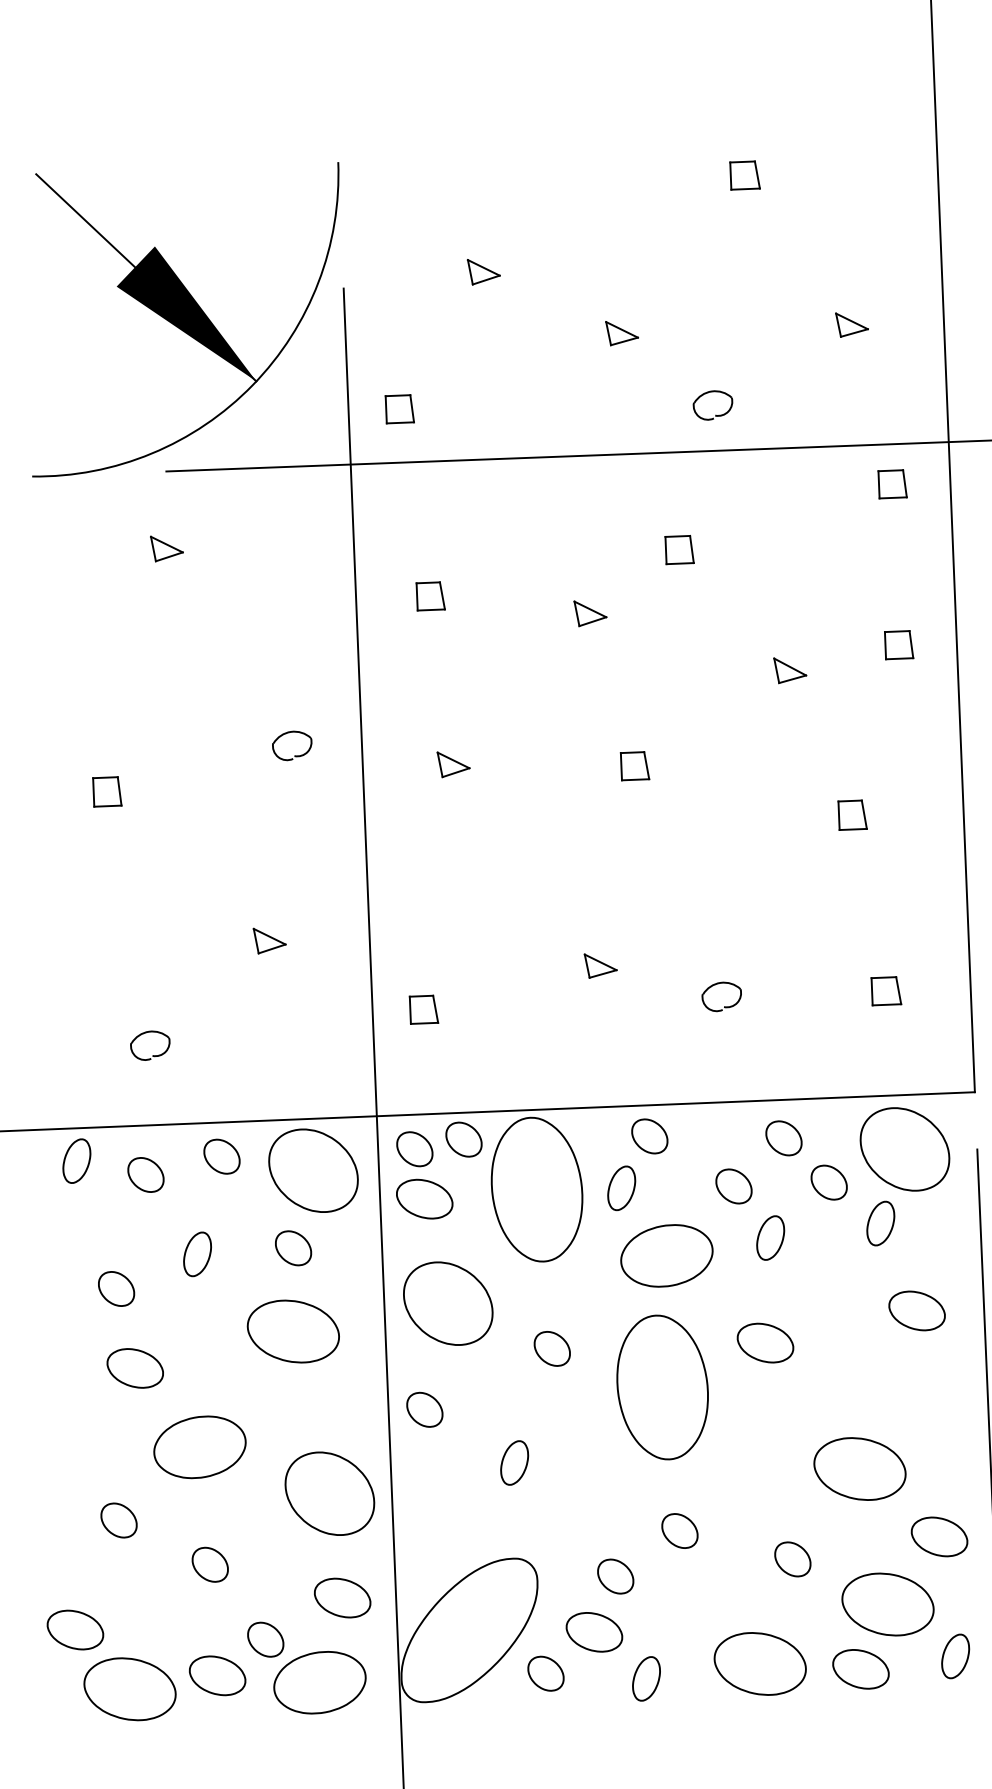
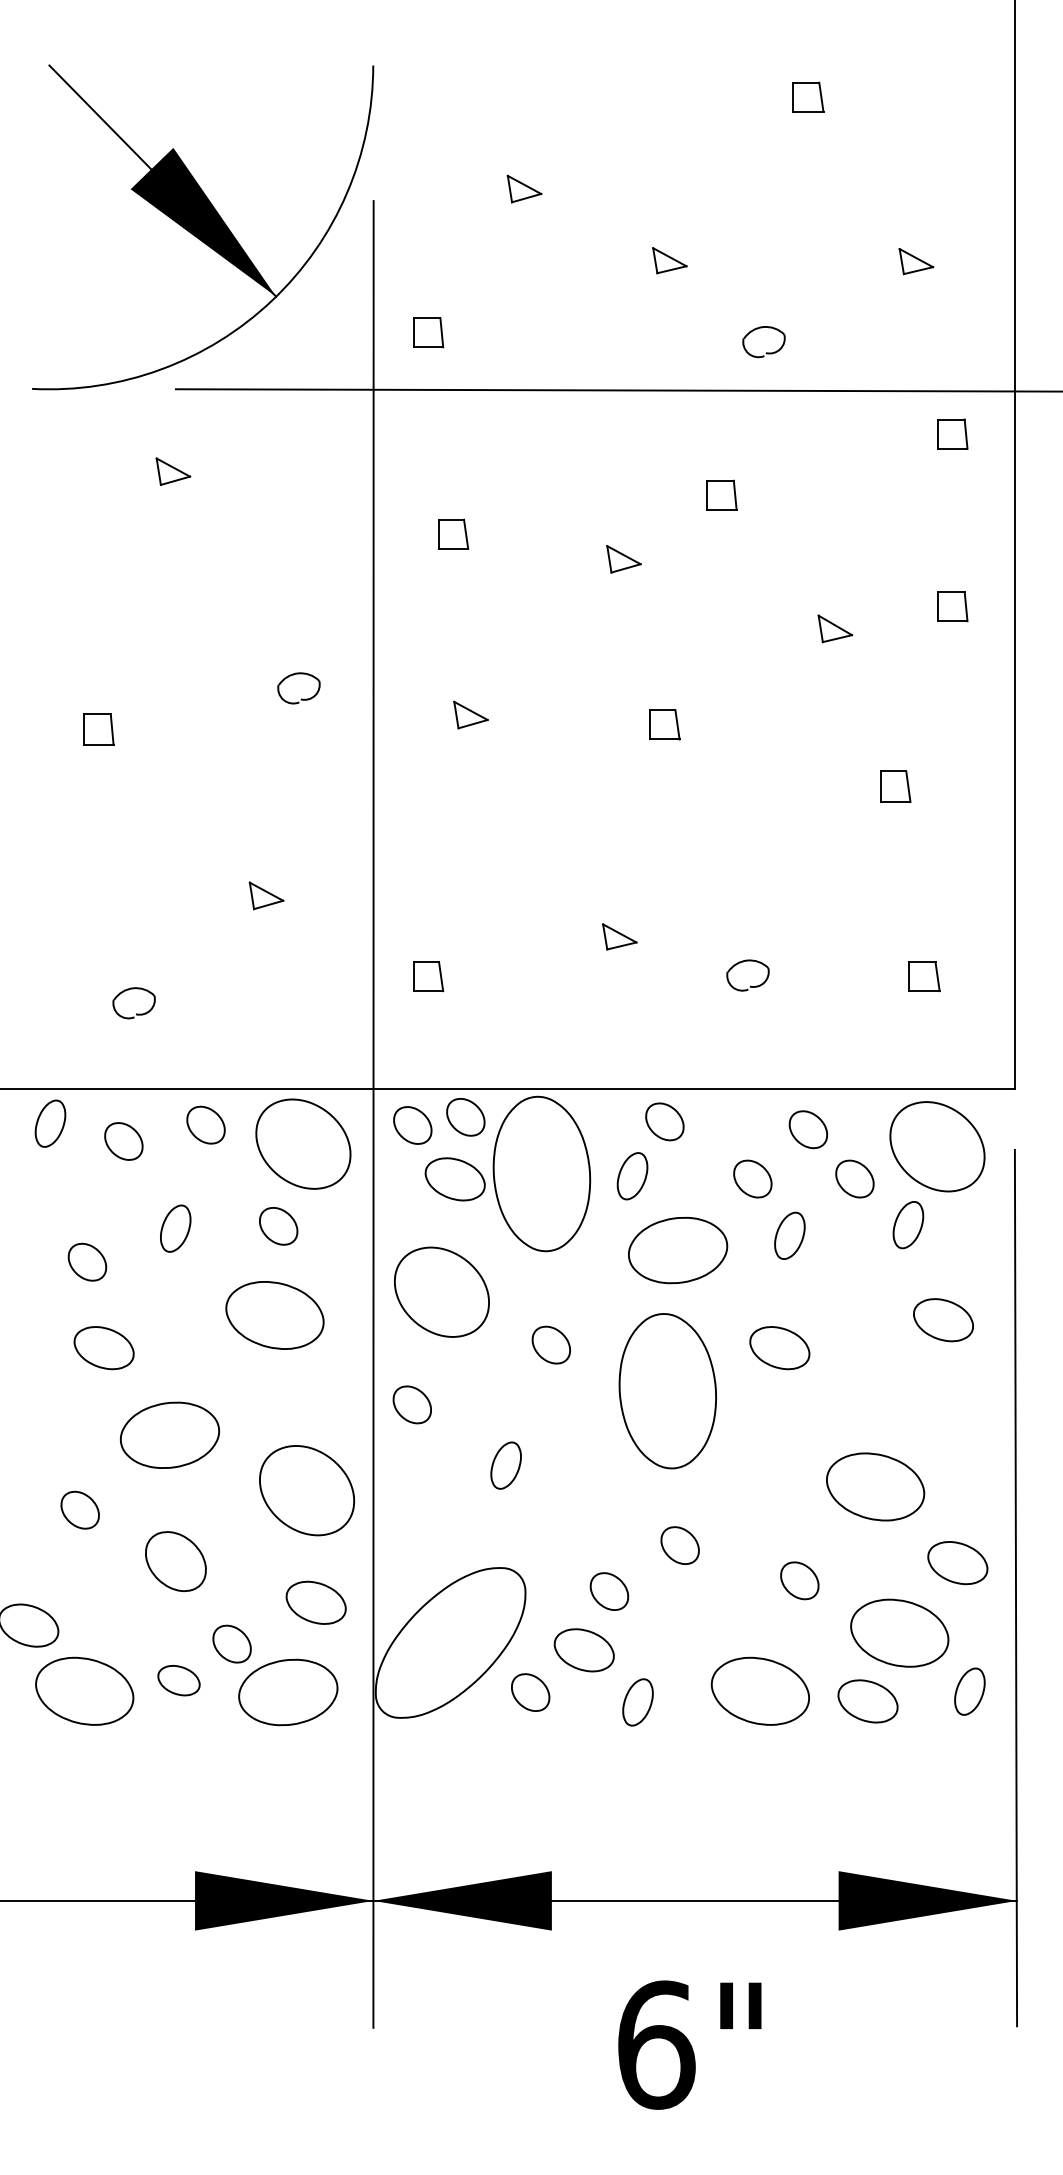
part: (424, 1199) -> (454, 1179), moved
part: (209, 1564) -> (175, 1561), size x1.6
part: (217, 1675) -> (178, 1680), size x0.7

